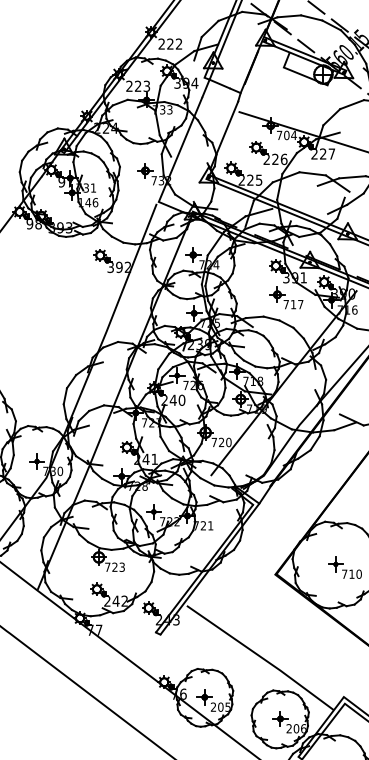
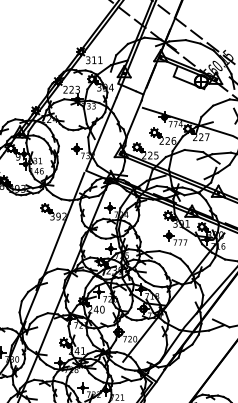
text: (170, 43) -> (94, 59), 222 -> 311
text: (286, 135) -> (175, 124), 704 -> 774
text: (293, 304) -> (180, 242), 717 -> 777

